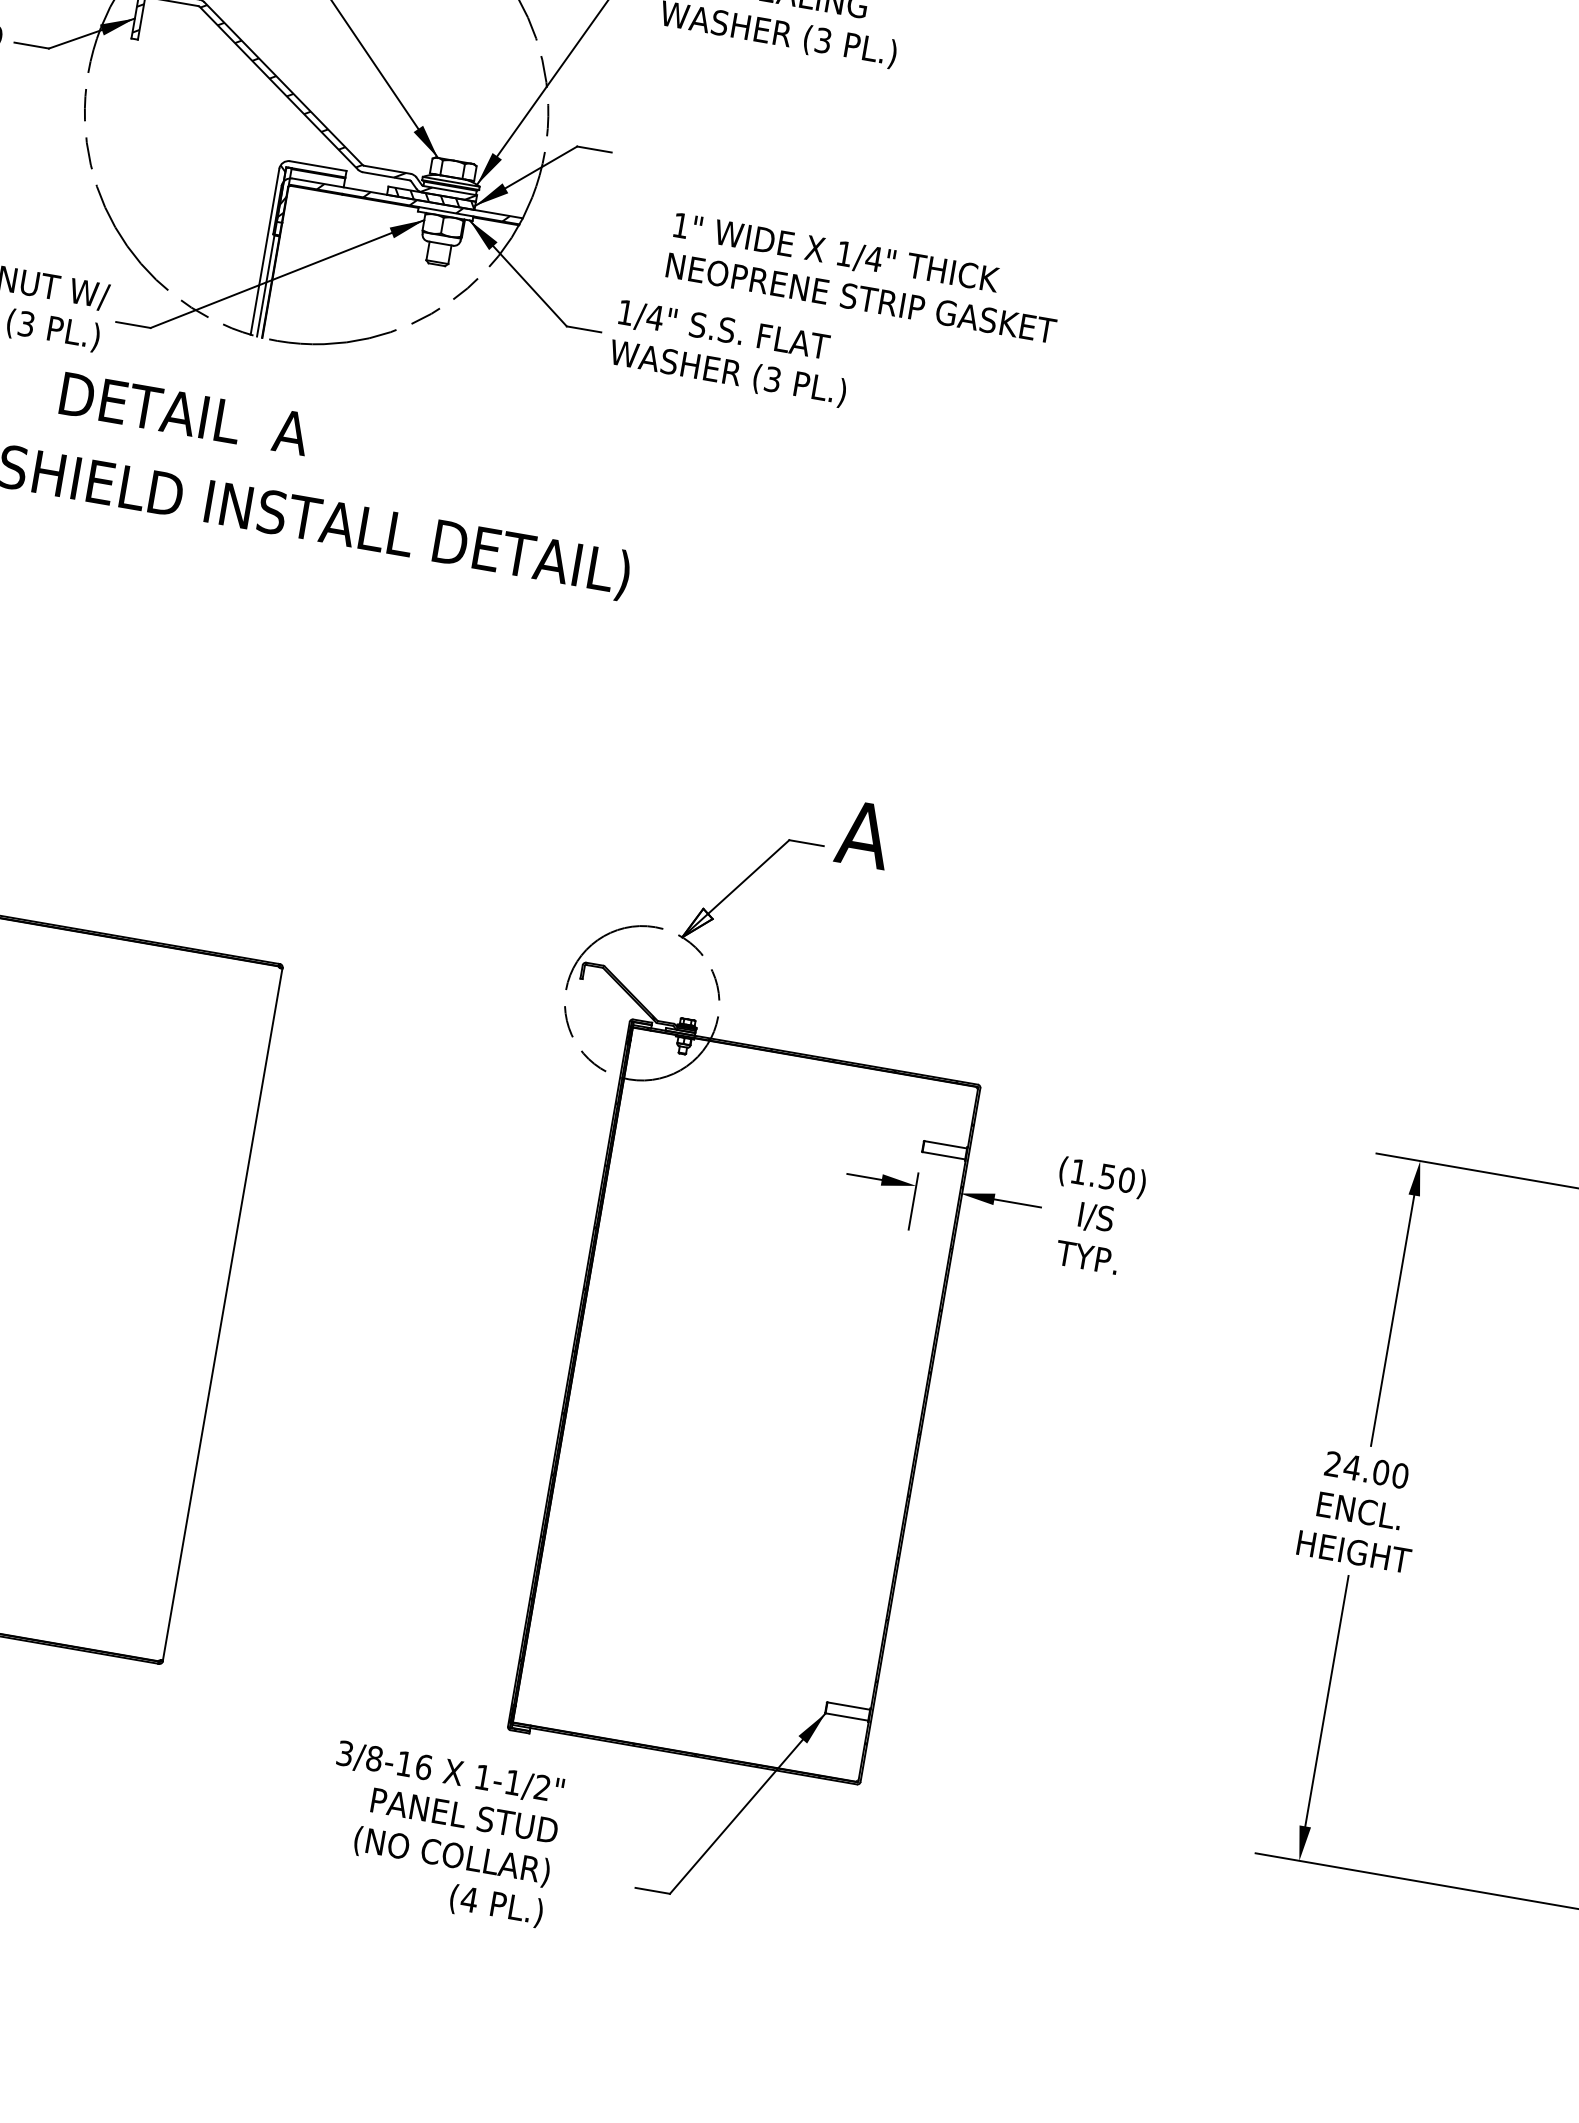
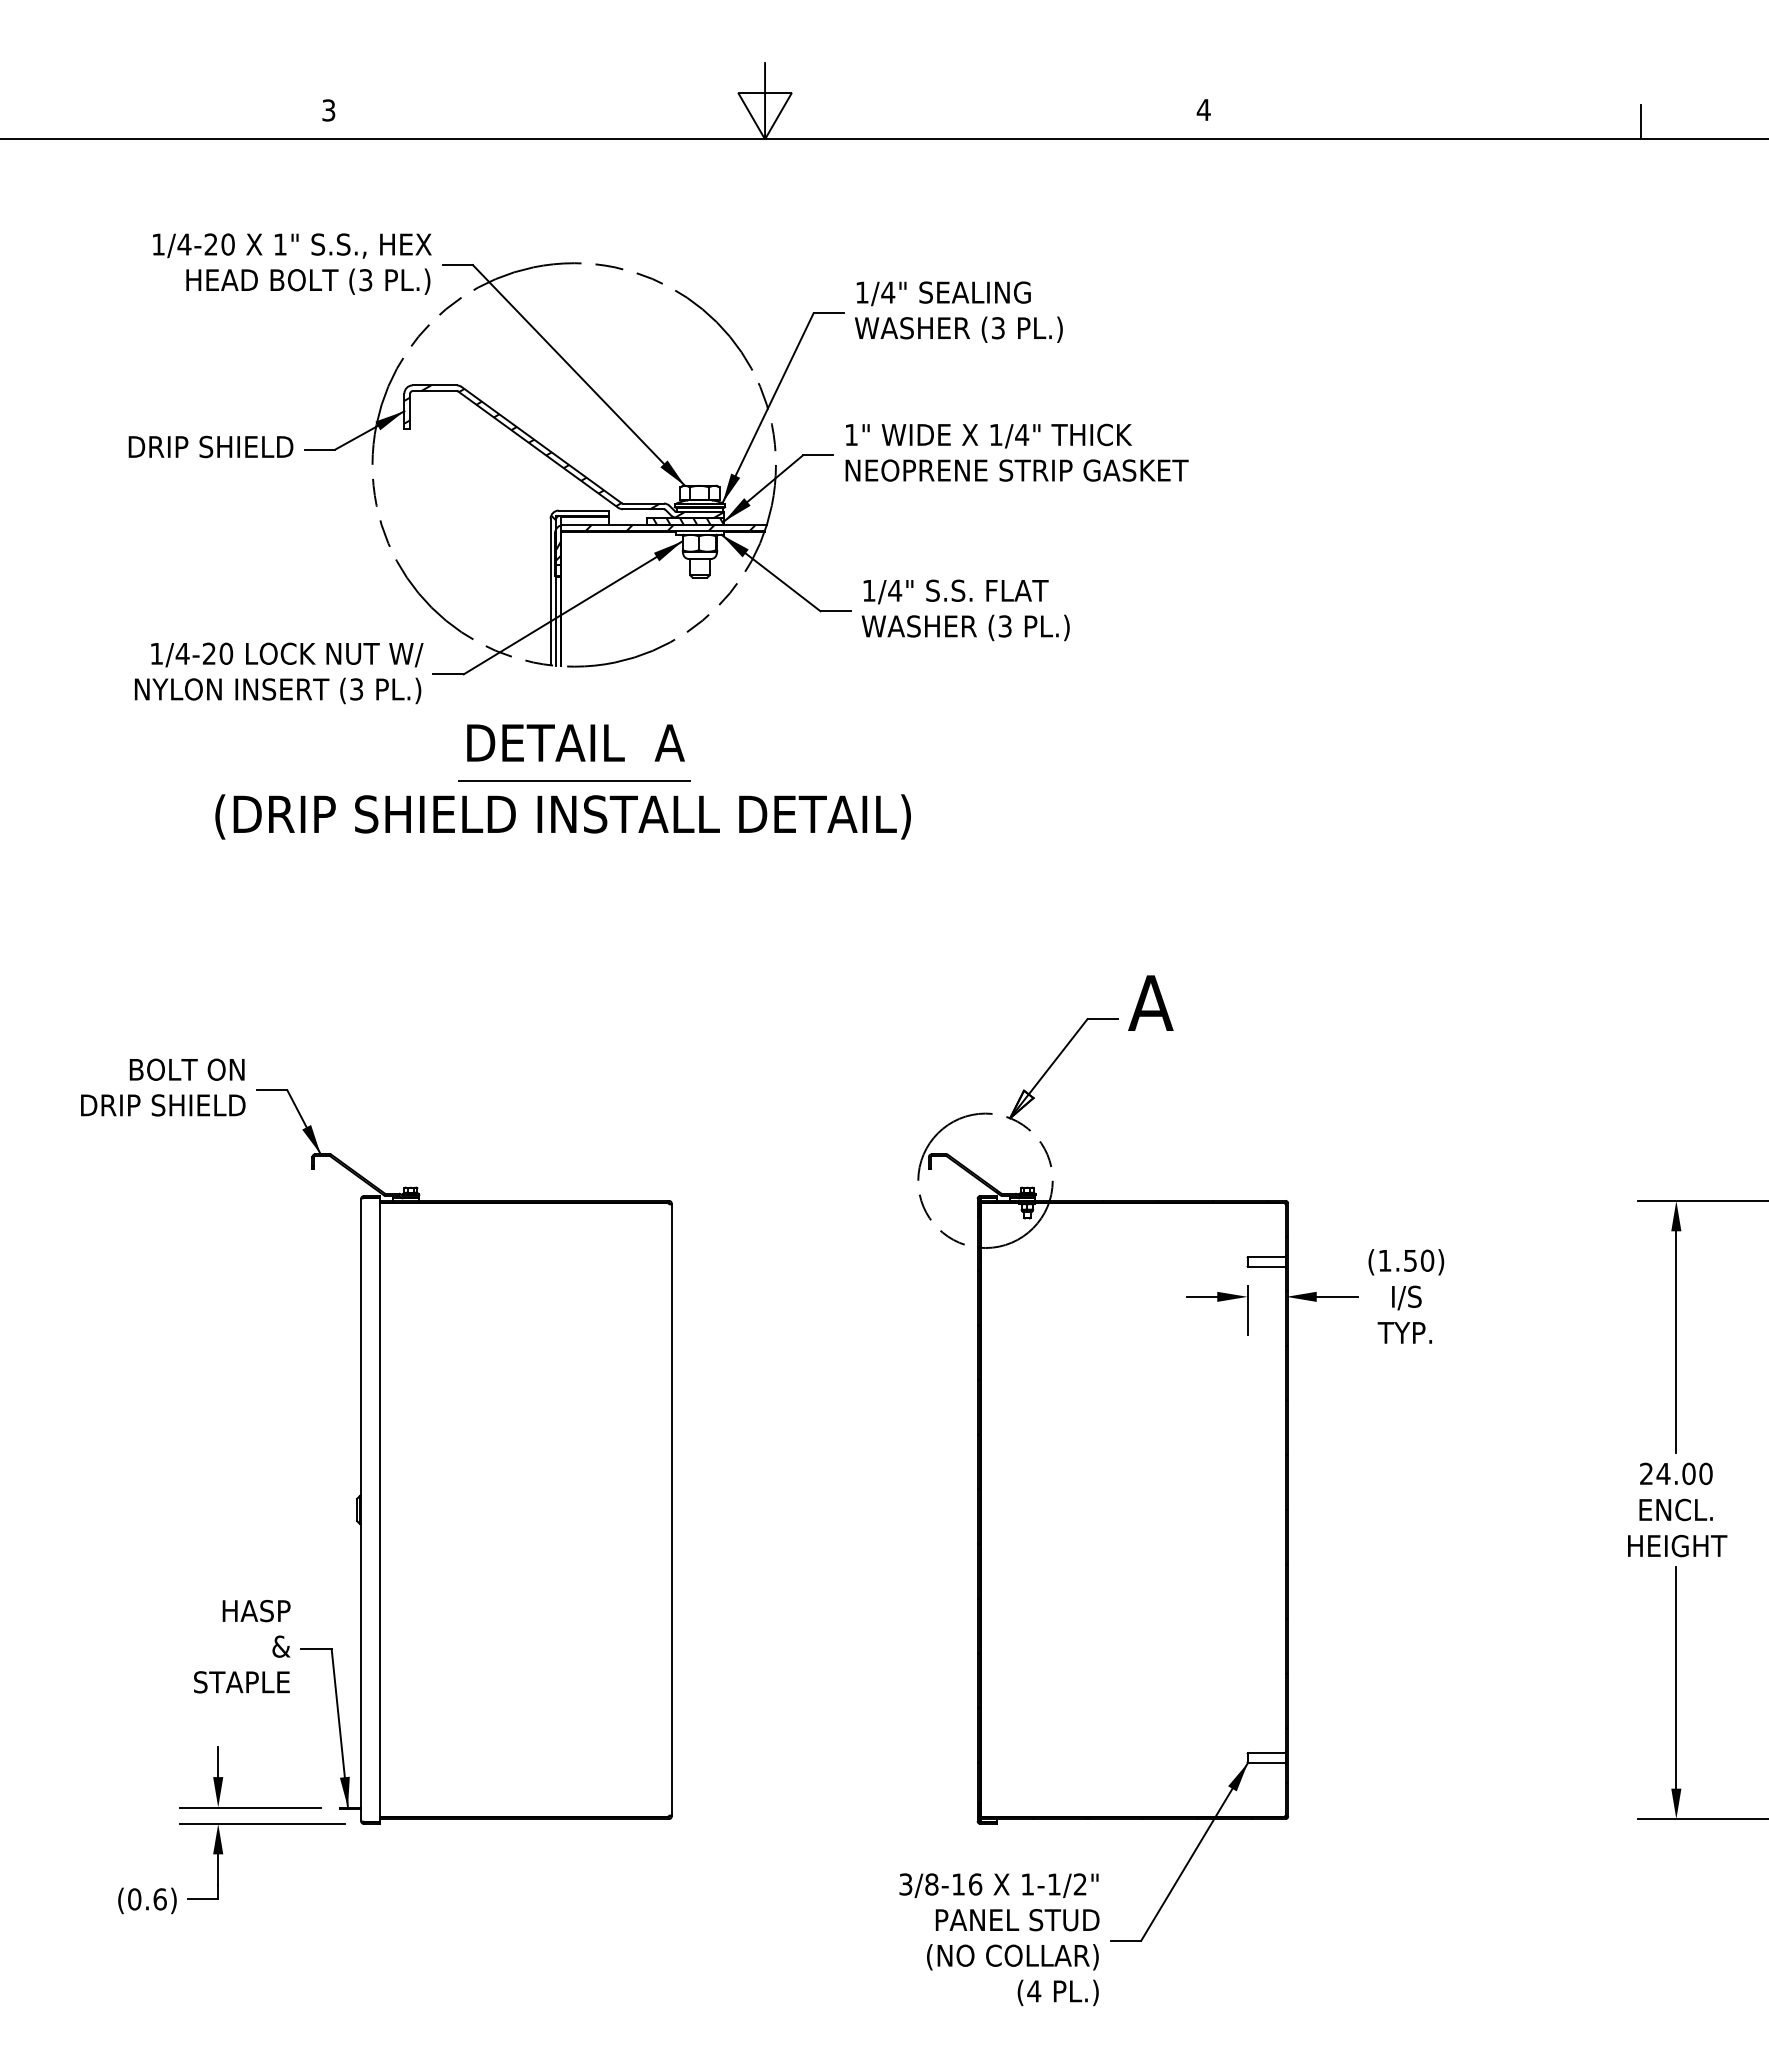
text: (864, 277) -> (1016, 452), moved
text: (184, 413) -> (575, 742), moved
line: (254, 469) -> (573, 780), added
text: (440, 1834) -> (999, 1939), moved

